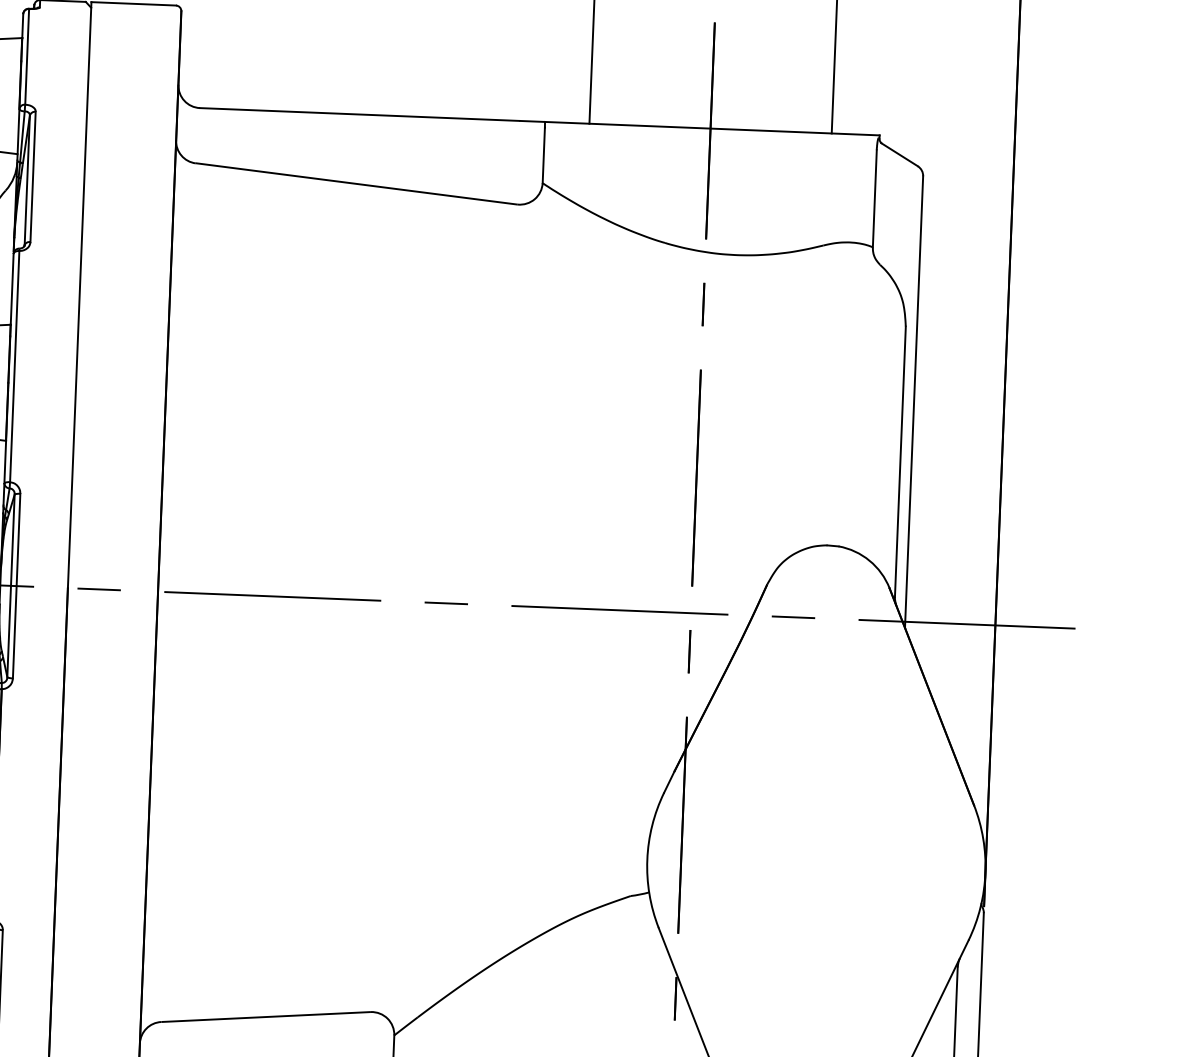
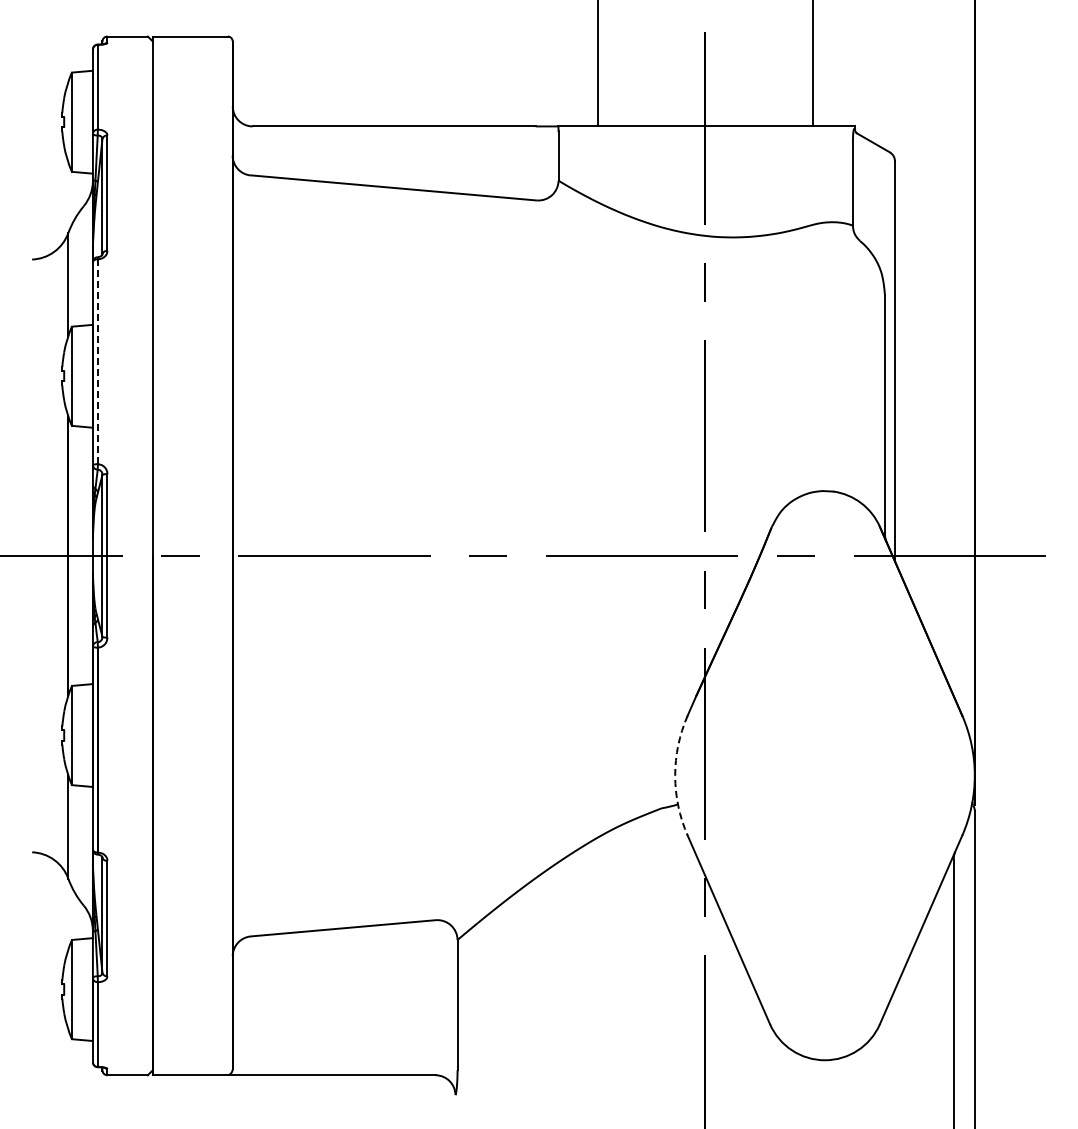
line: (14, 367) -> (97, 362), solid -> dashed
arc: (647, 859) -> (675, 775), solid -> dashed

